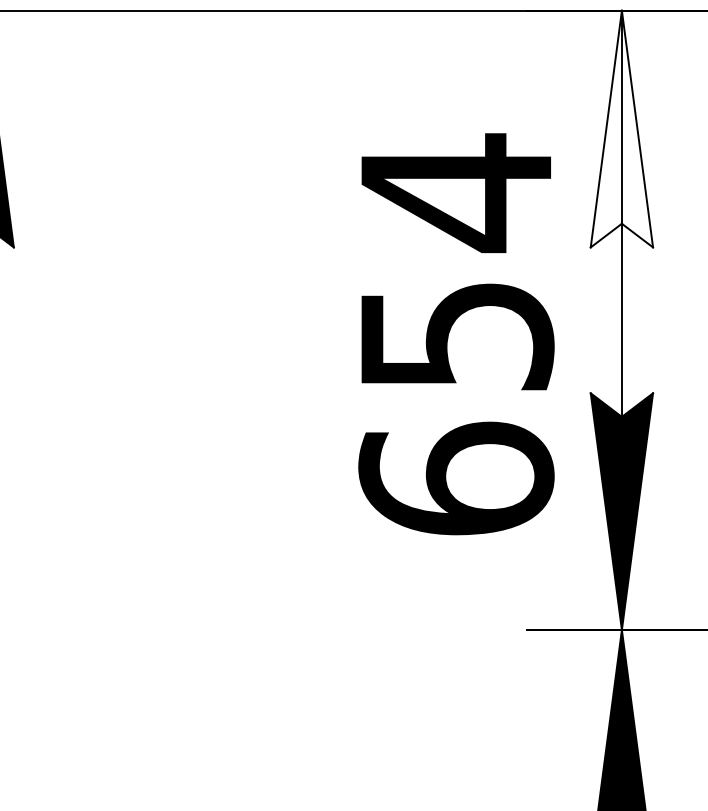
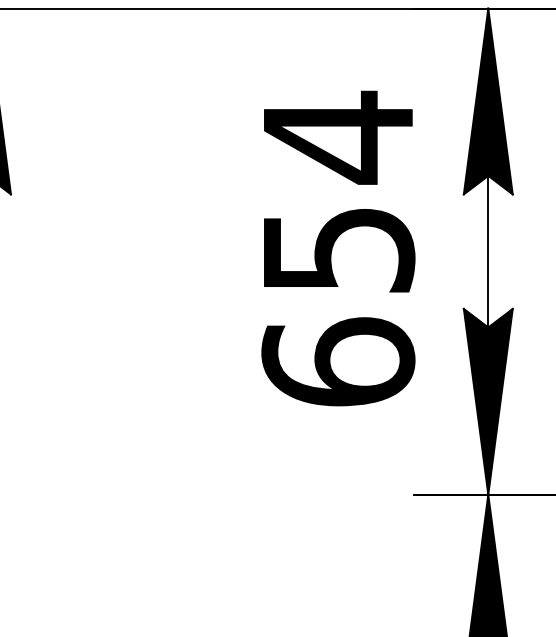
fill: (620, 129) -> (487, 101), added
text: (456, 334) -> (338, 248), moved

